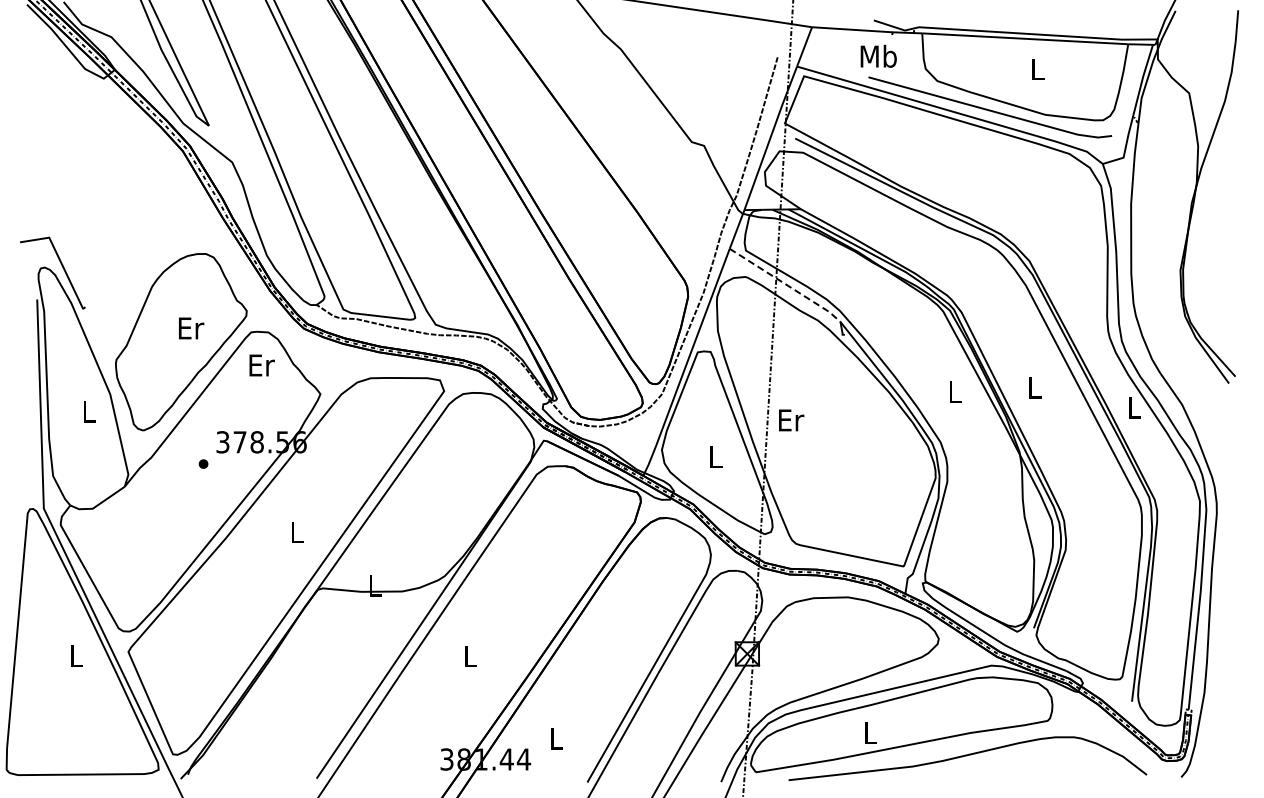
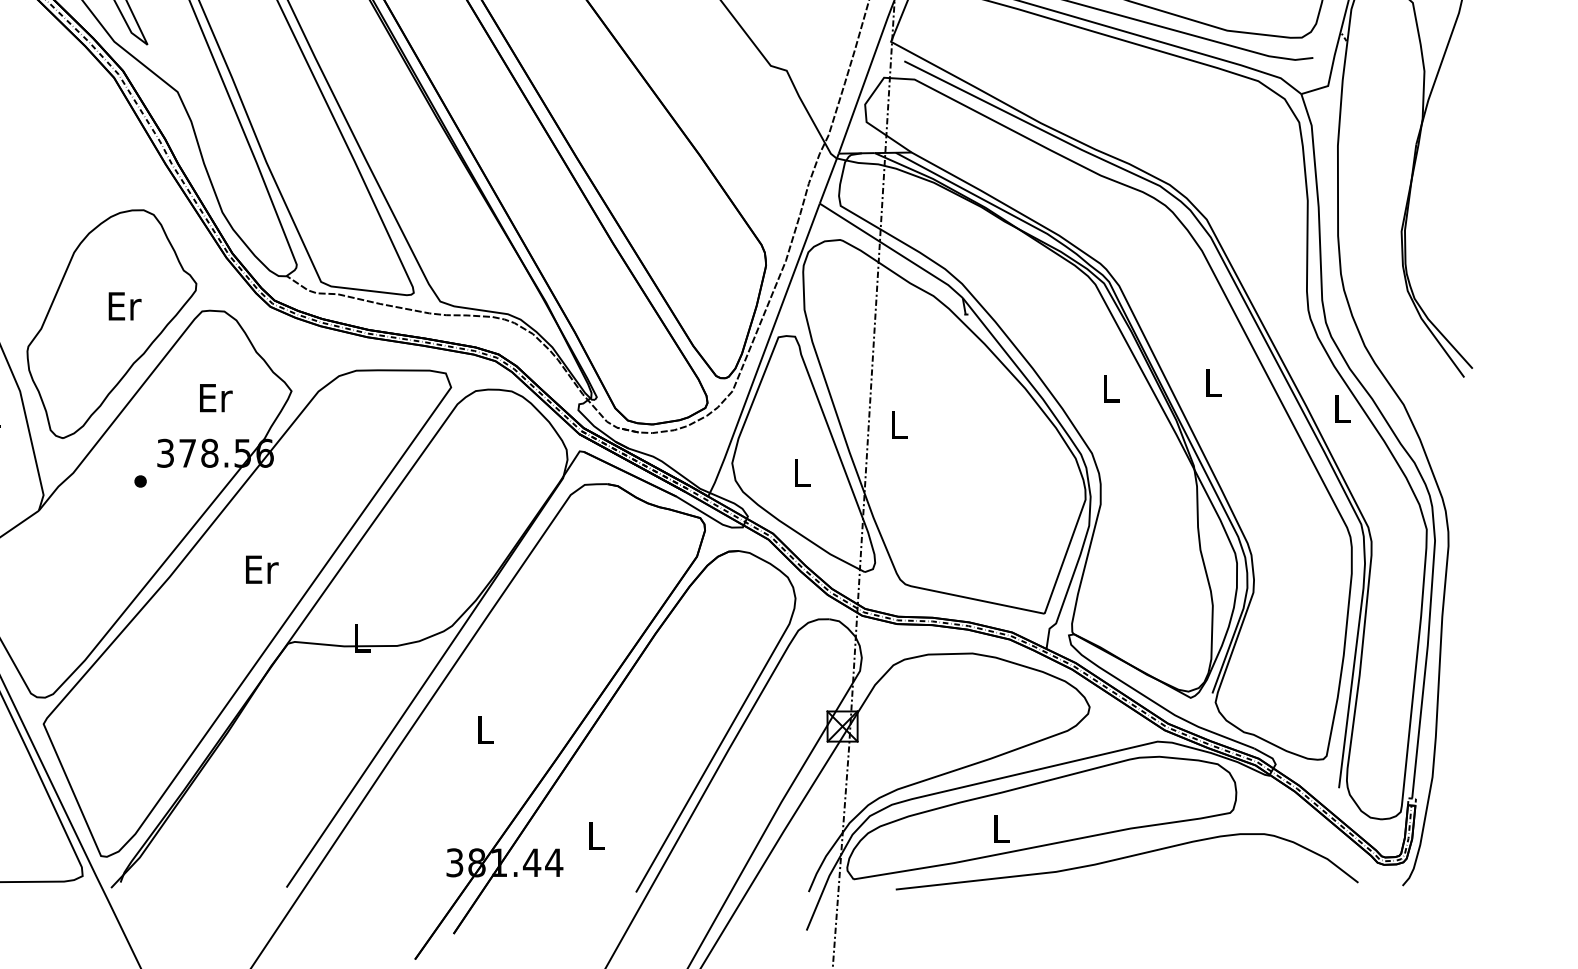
line: (787, 285) -> (894, 250), dashed -> solid
text: (261, 365) -> (215, 398), moved
text: (791, 420) -> (899, 425), Er -> L
text: (297, 532) -> (261, 569), L -> Er

